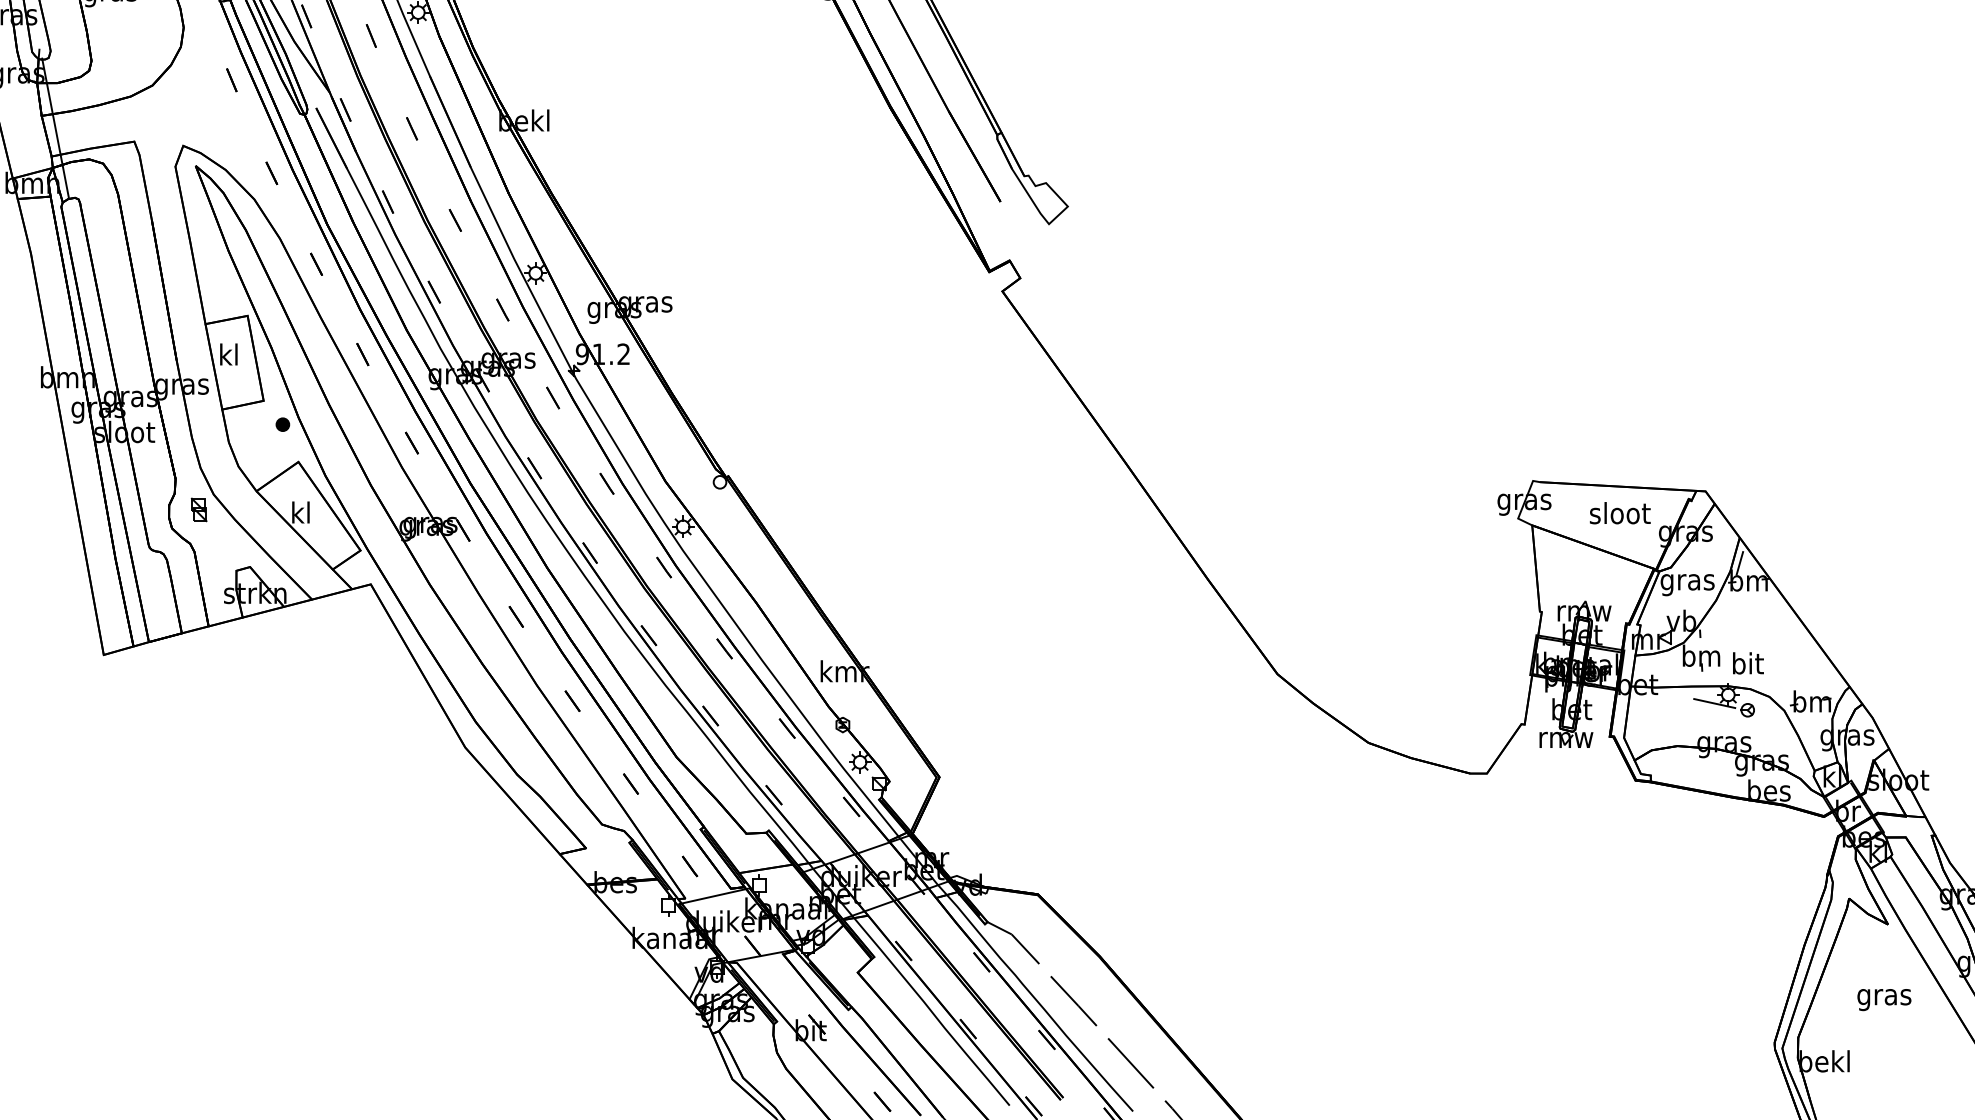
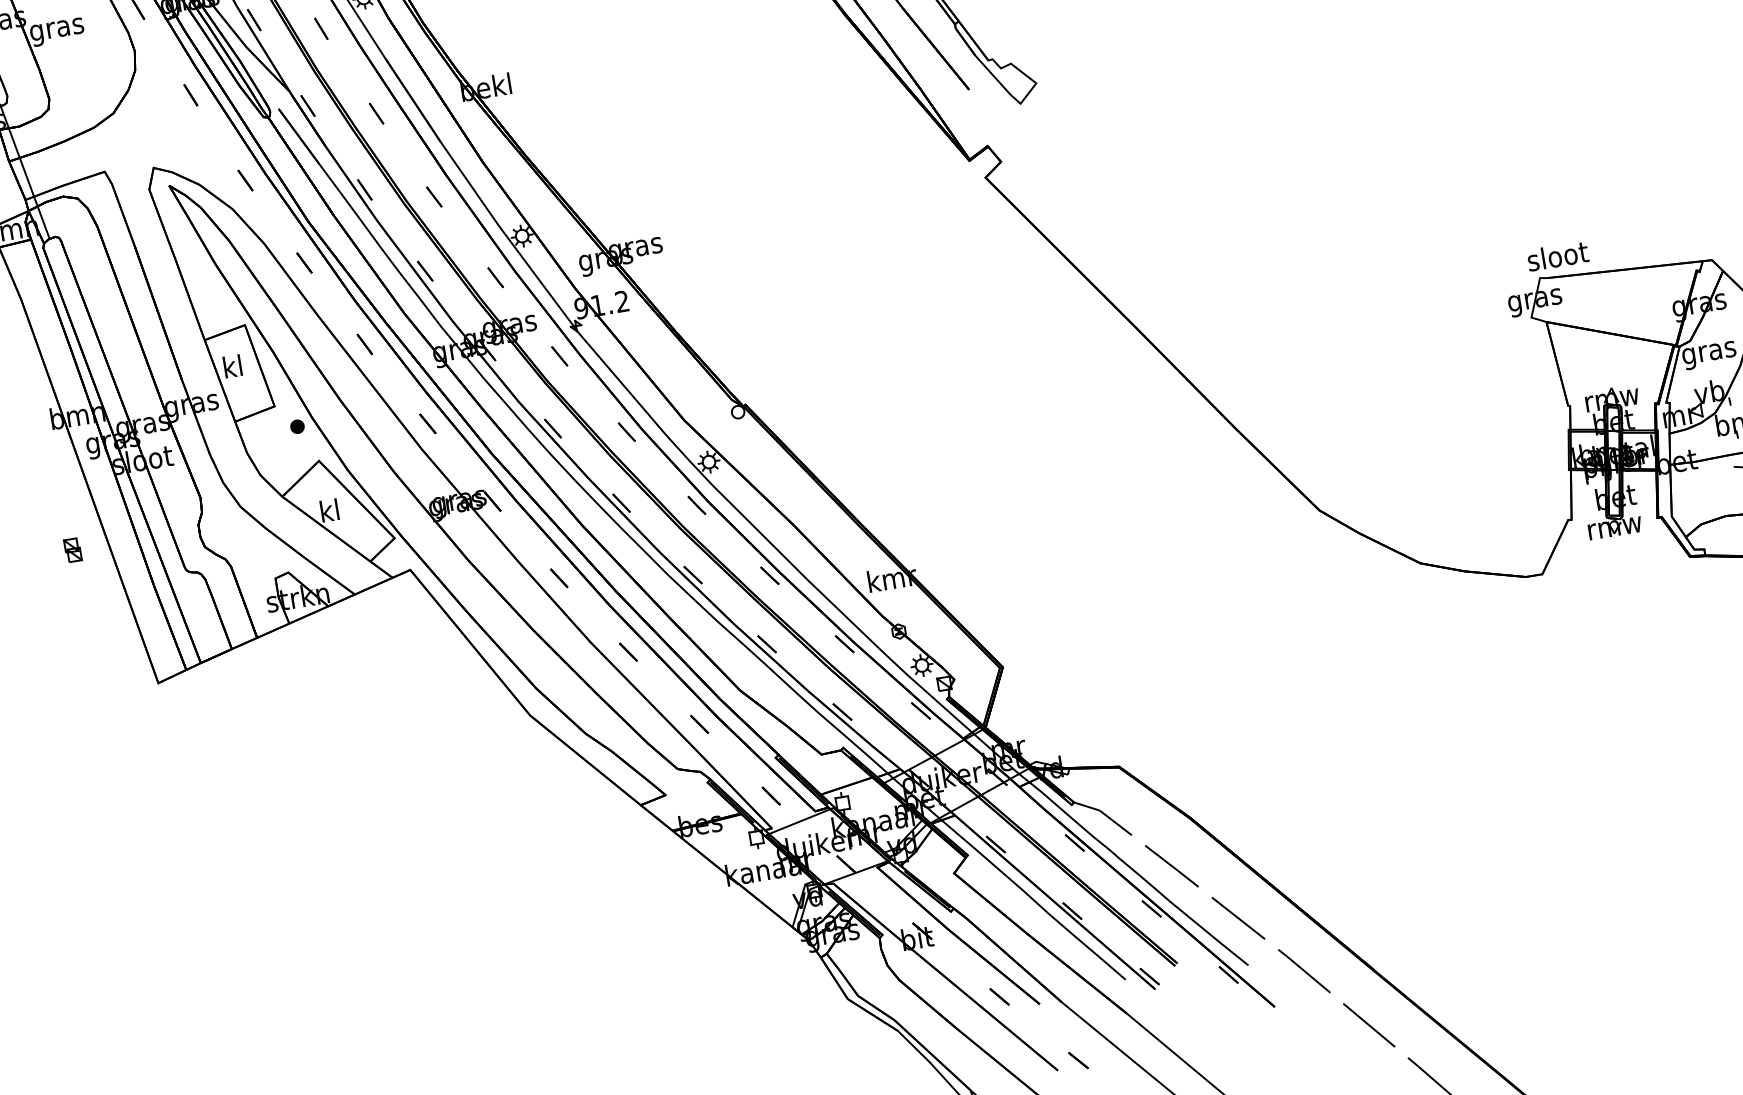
part: (198, 509) -> (72, 550), moved
text: (1620, 513) -> (1558, 256), moved

